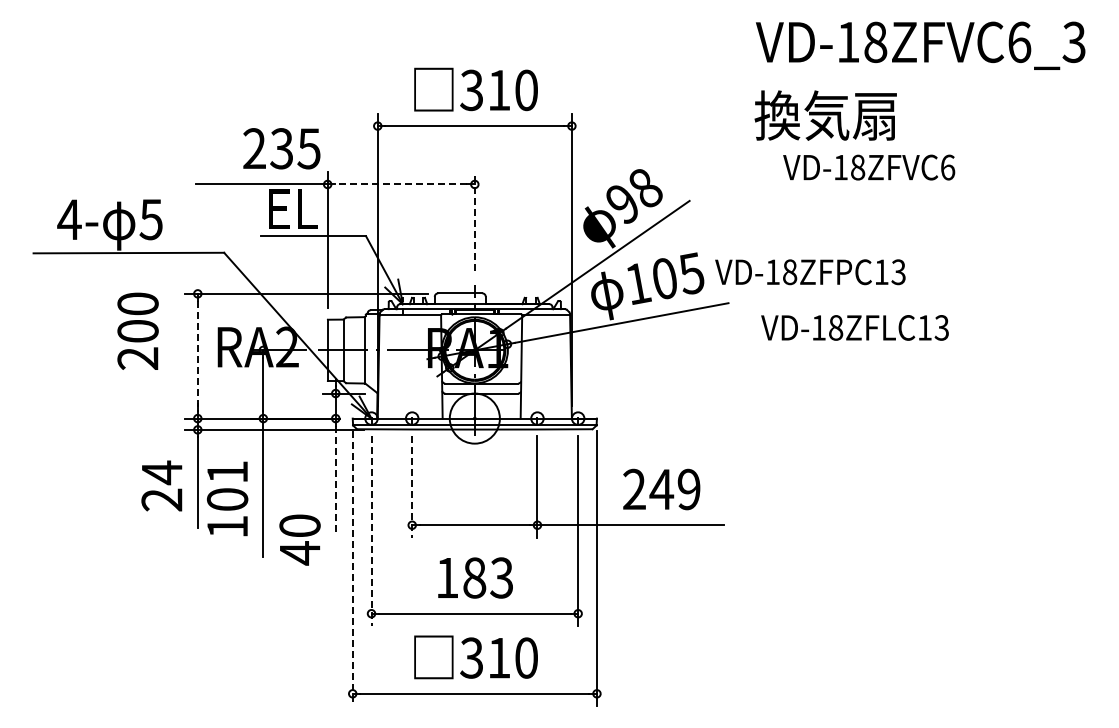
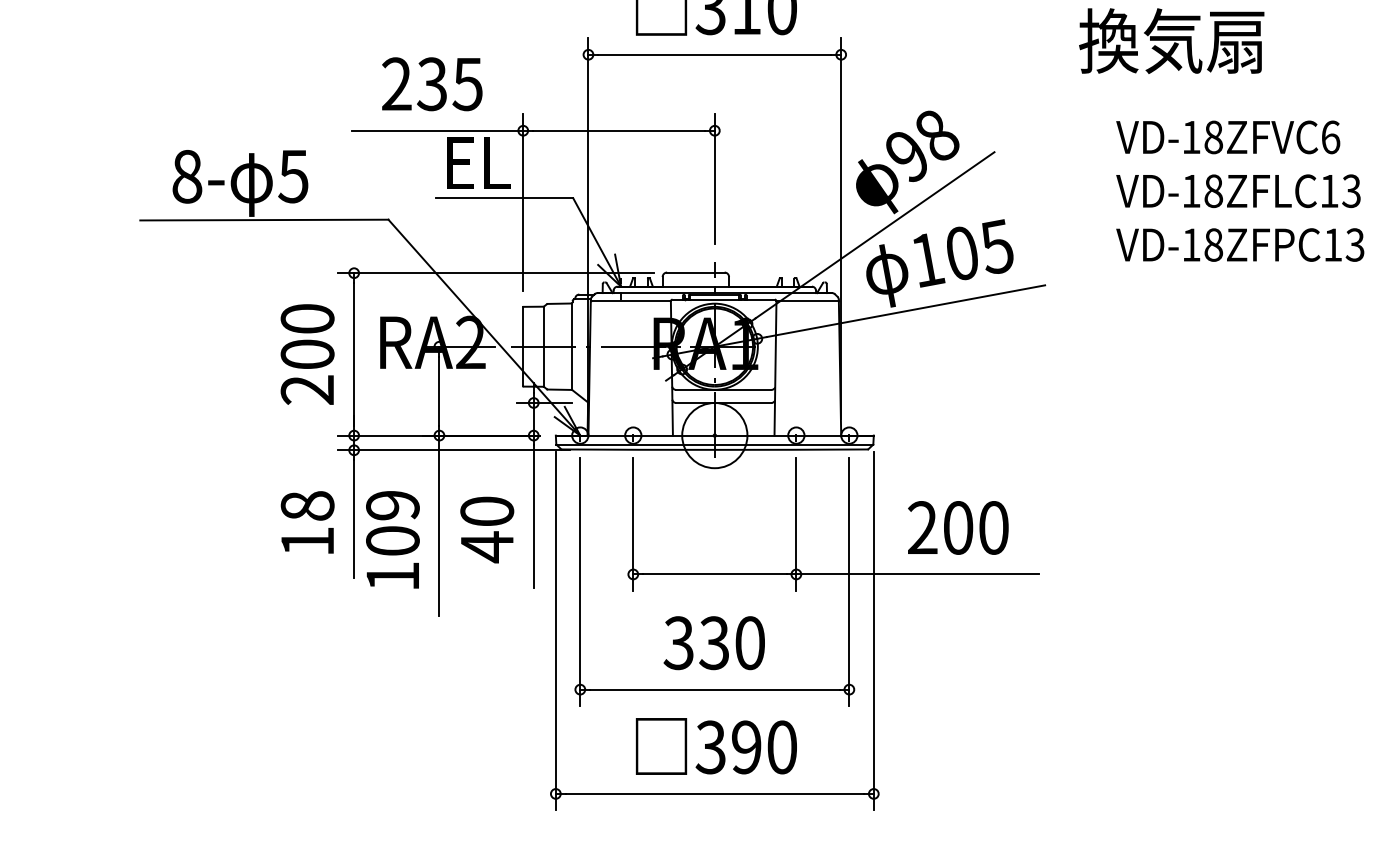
text: (281, 148) -> (431, 83), moved
text: (869, 167) -> (1228, 137), moved
line: (400, 184) -> (618, 130), dashed -> solid
text: (69, 219) -> (187, 176), 4- -> 8-
line: (474, 221) -> (714, 178), dashed -> solid
text: (810, 272) -> (1240, 245), moved
text: (854, 327) -> (1237, 190), moved
text: (137, 330) -> (306, 353), moved
line: (197, 356) -> (353, 354), dashed -> solid
text: (227, 472) -> (392, 505), 101 -> 109
line: (335, 480) -> (533, 516), dashed -> solid
text: (161, 485) -> (306, 522), 24 -> 18
line: (412, 486) -> (633, 524), dashed -> solid
text: (674, 489) -> (974, 527), 249 -> 200
line: (371, 531) -> (580, 582), dashed -> solid
text: (299, 539) -> (486, 529), moved
line: (352, 569) -> (555, 632), dashed -> solid
text: (474, 577) -> (714, 642), 183 -> 330
text: (499, 657) -> (746, 746), 310 -> 390

